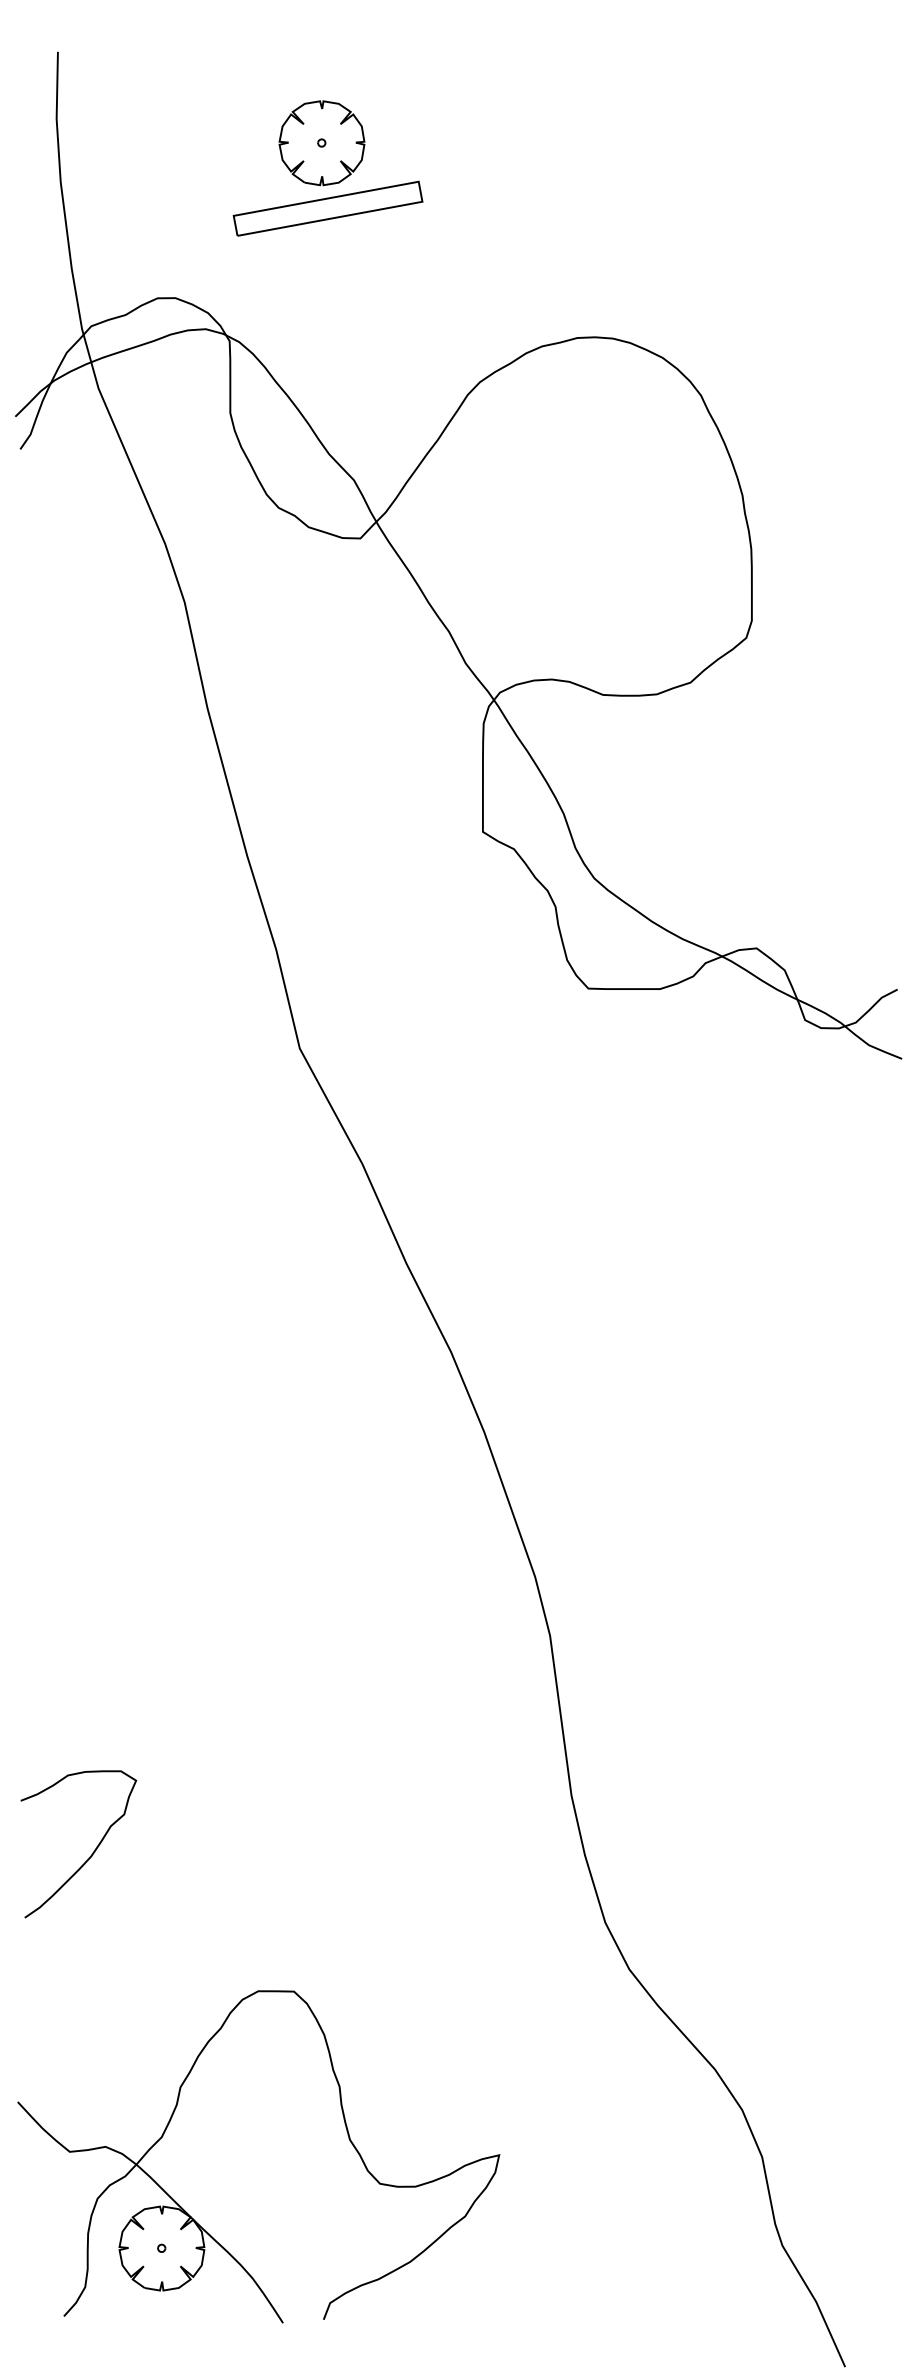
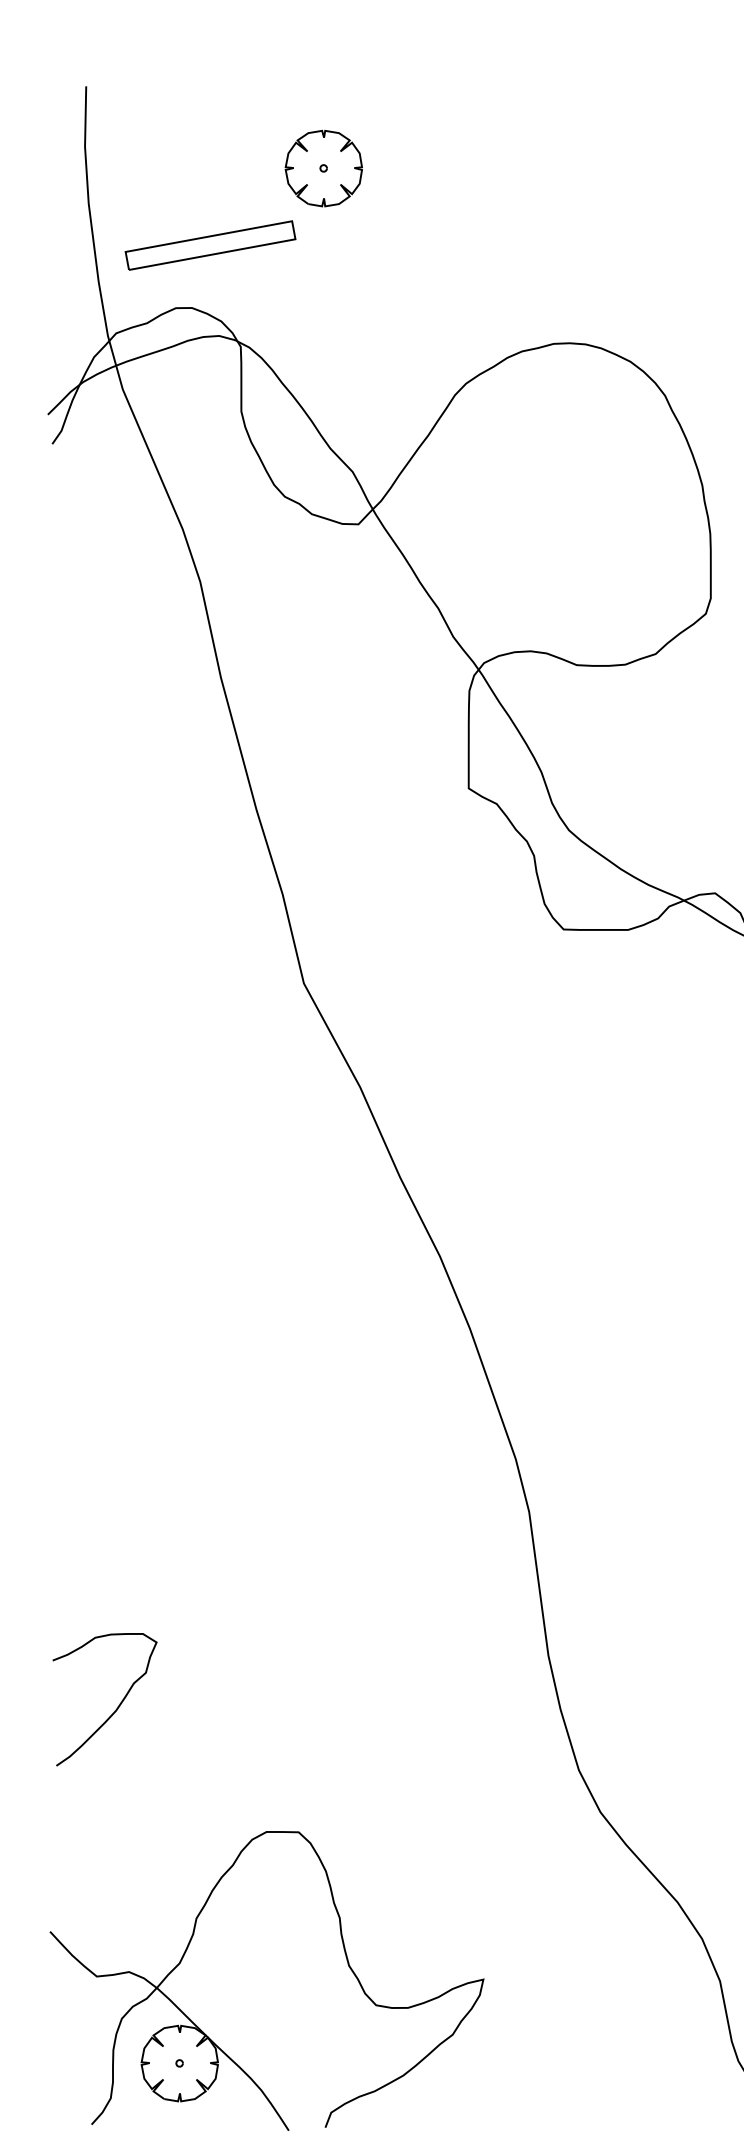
part: (327, 208) -> (210, 245), moved

